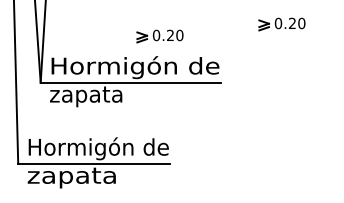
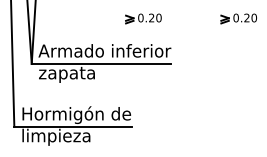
part: (281, 24) -> (238, 18), moved
part: (159, 36) -> (143, 18), moved
text: (134, 67) -> (104, 52), Hormigón de -> Armado inferior
text: (71, 177) -> (55, 137), zapata -> limpieza

